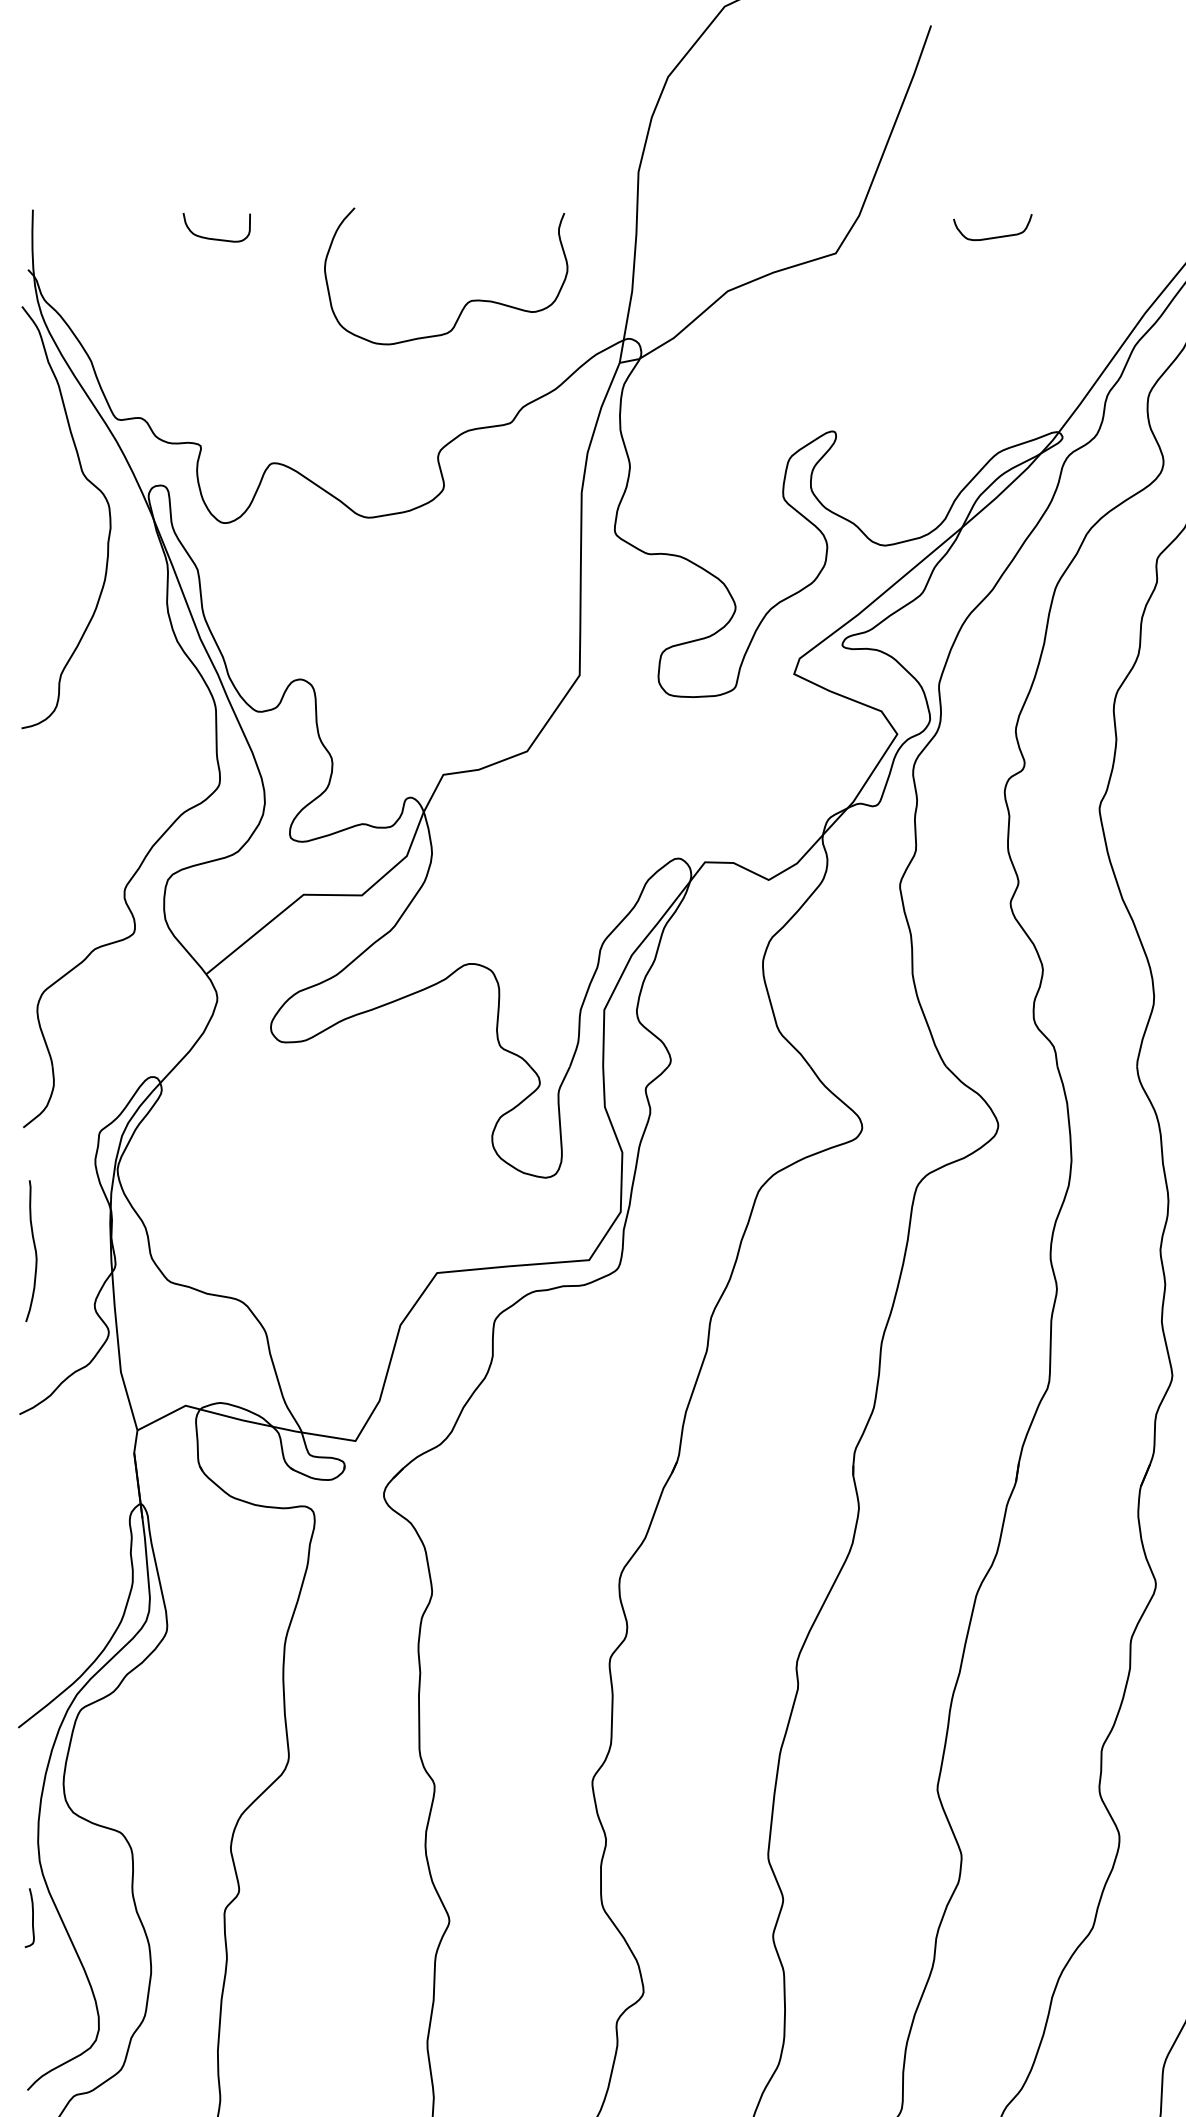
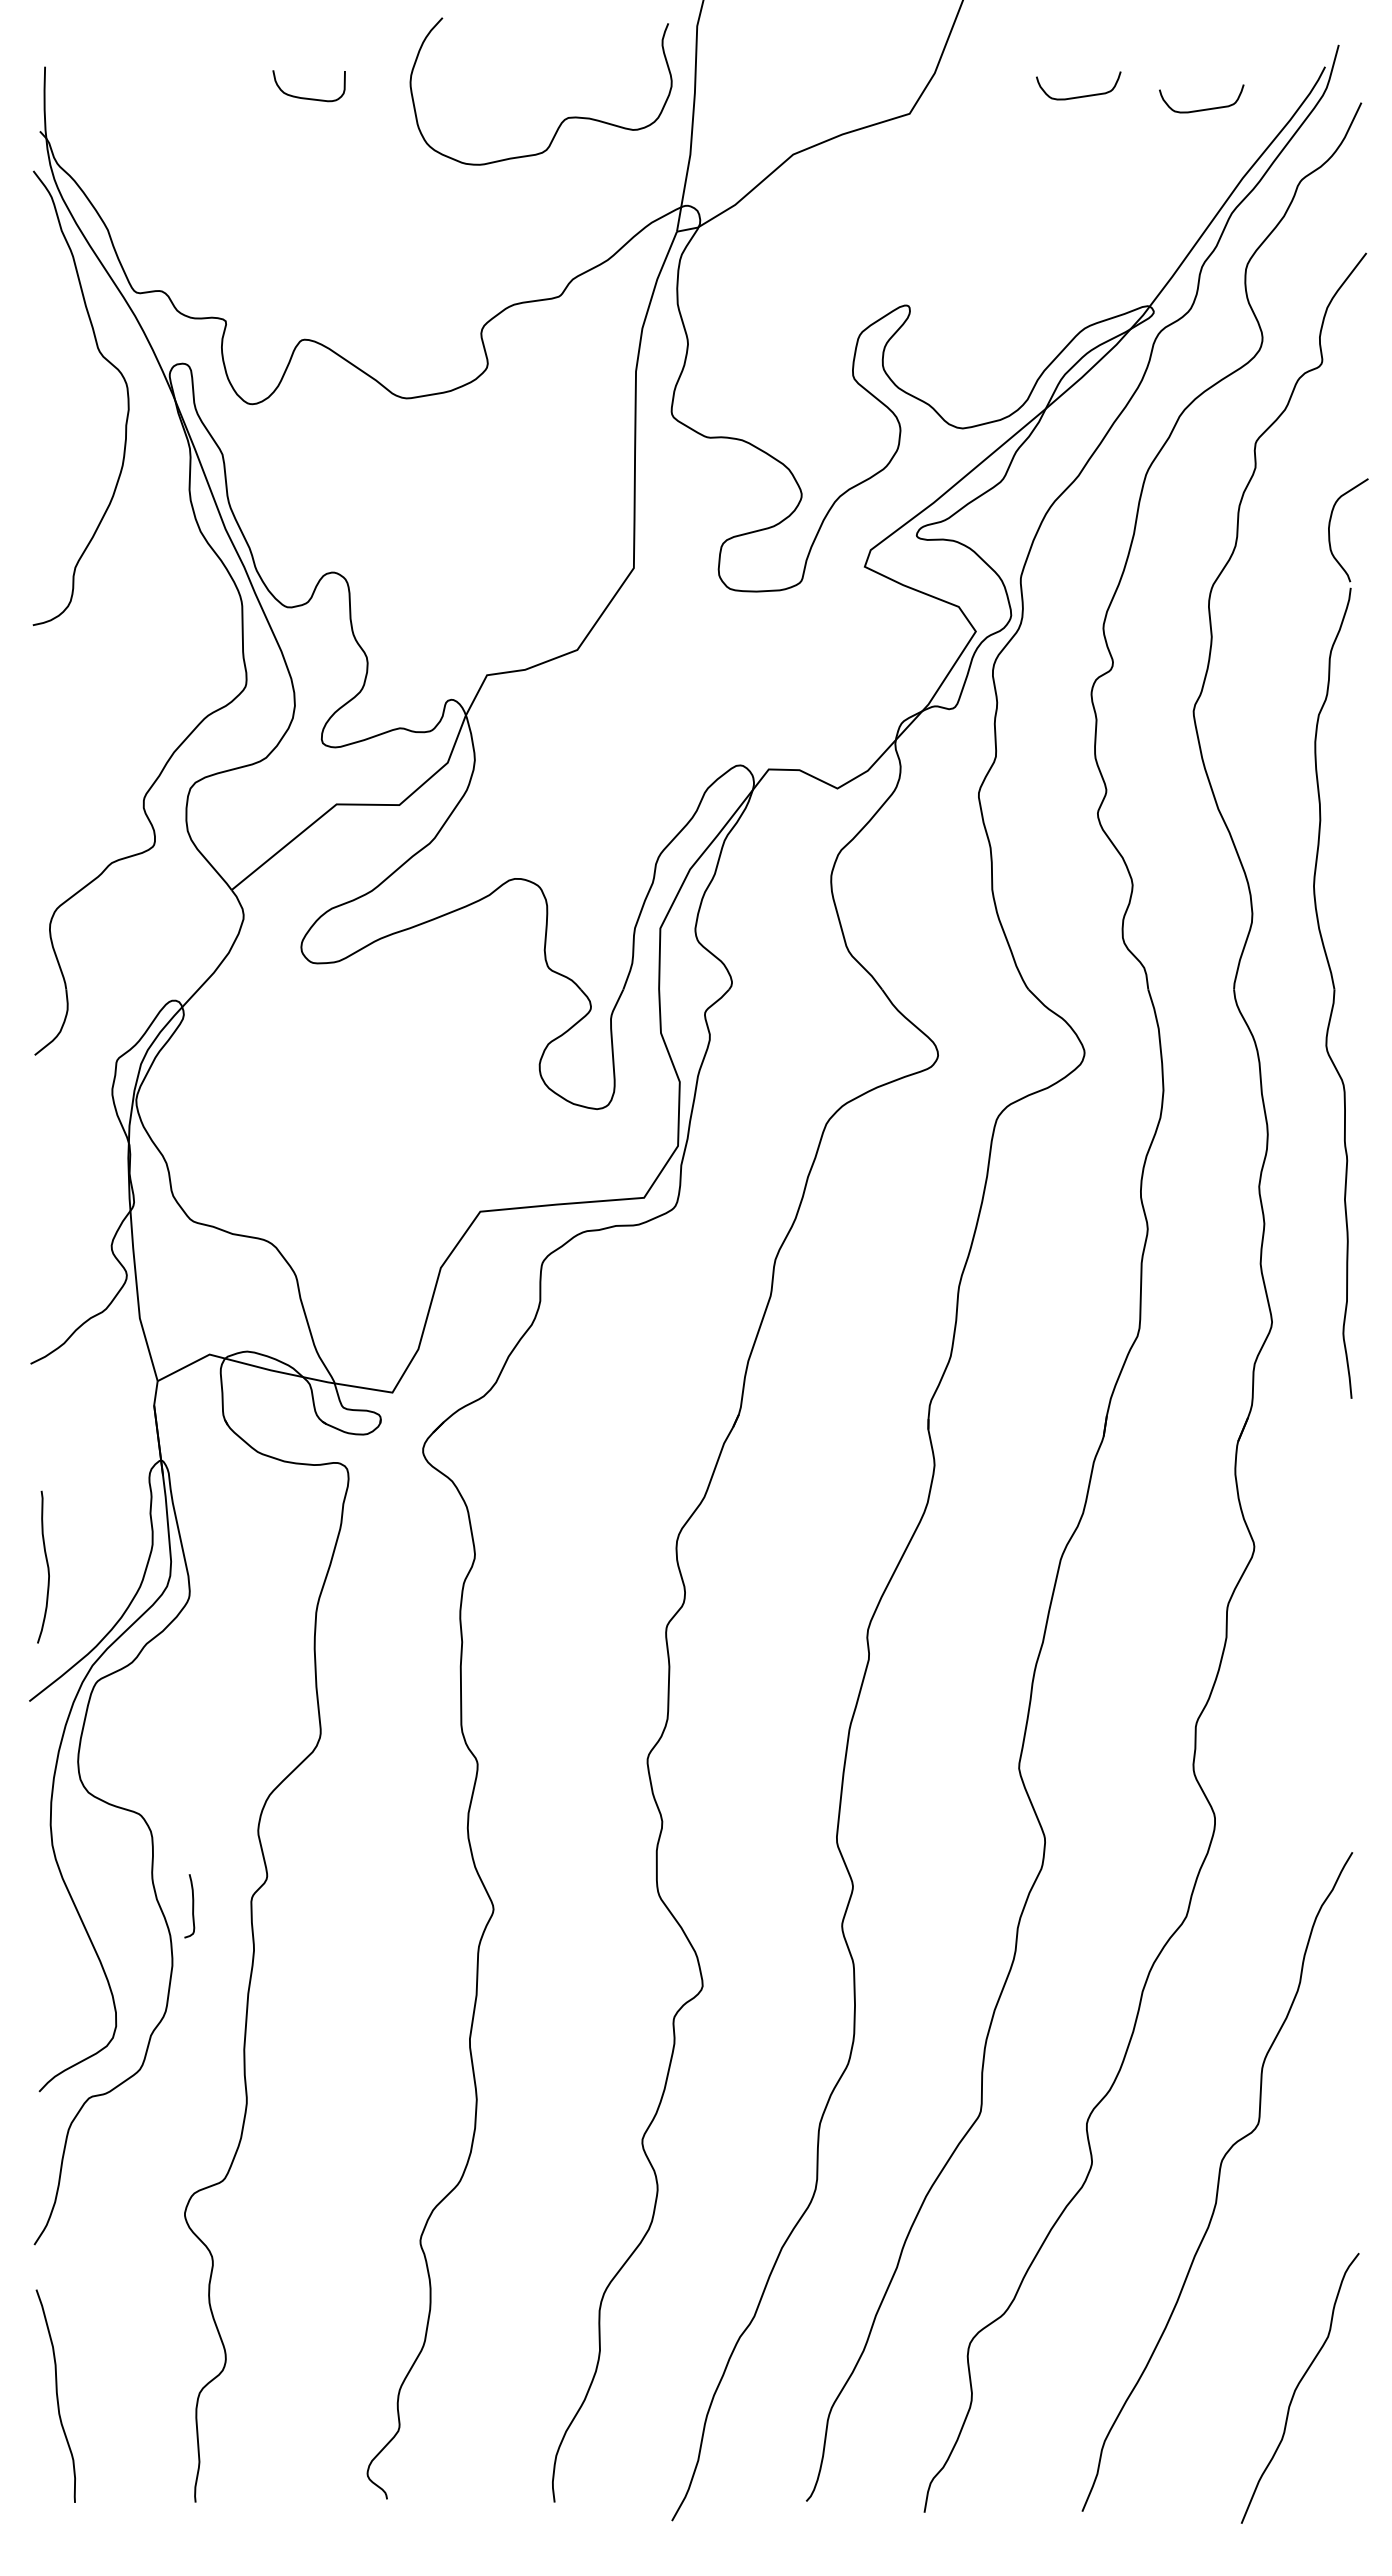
curve: (215, 238) -> (307, 97), moved
curve: (1110, 248) -> (1205, 108), added
curve: (466, 302) -> (563, 119), moved
curve: (34, 1248) -> (46, 1564), moved
curve: (32, 1918) -> (192, 1906), moved

